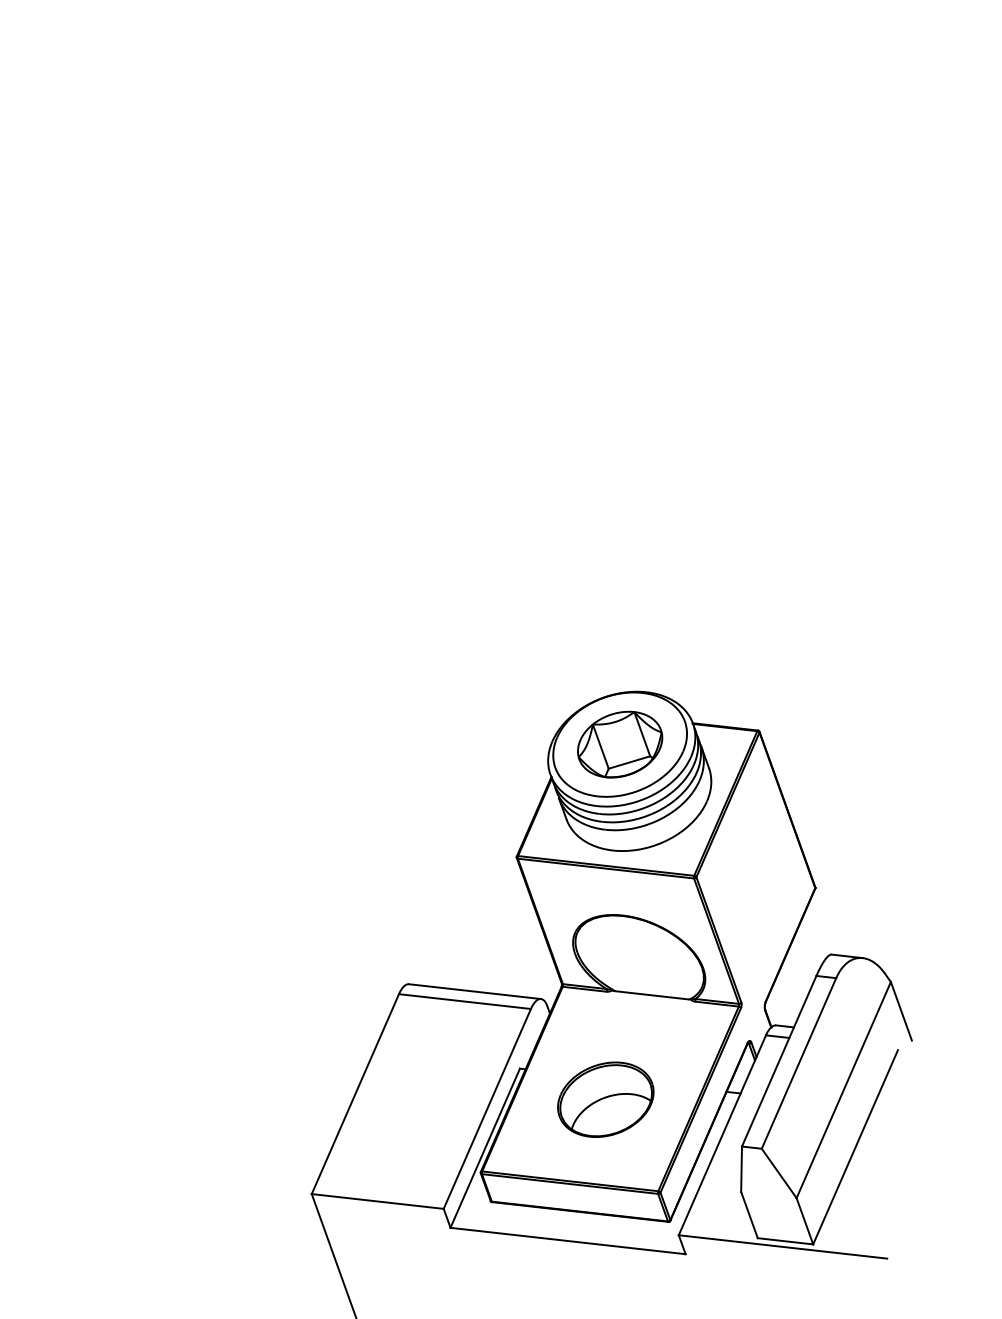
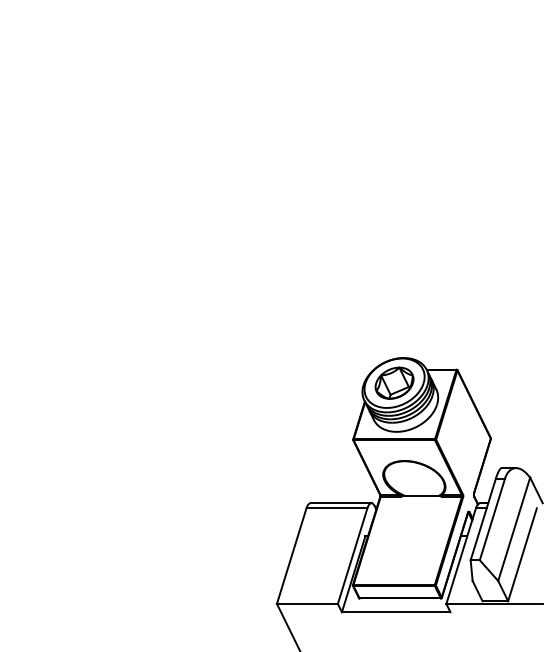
part: (604, 1098) -> (405, 545), removed

